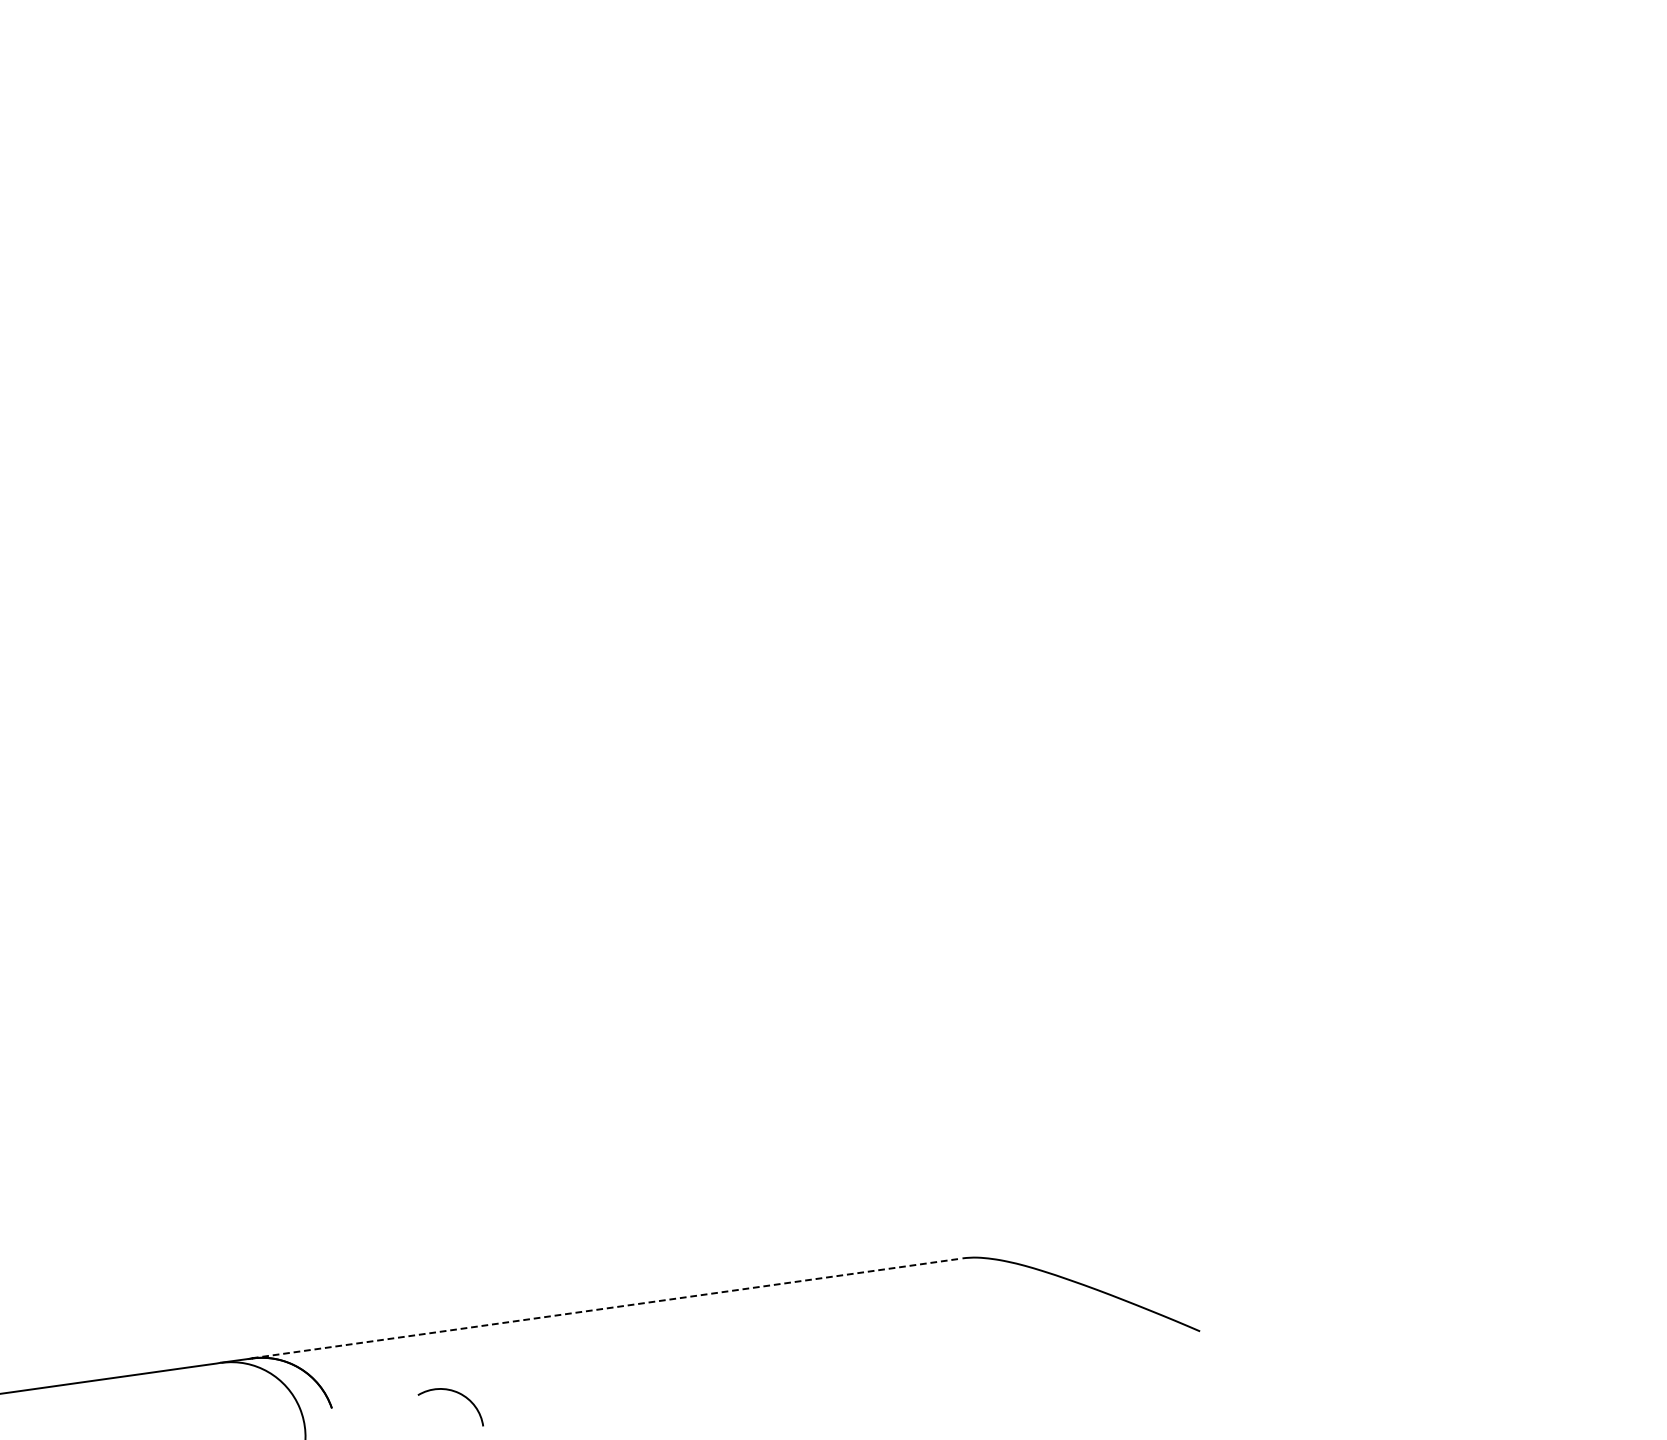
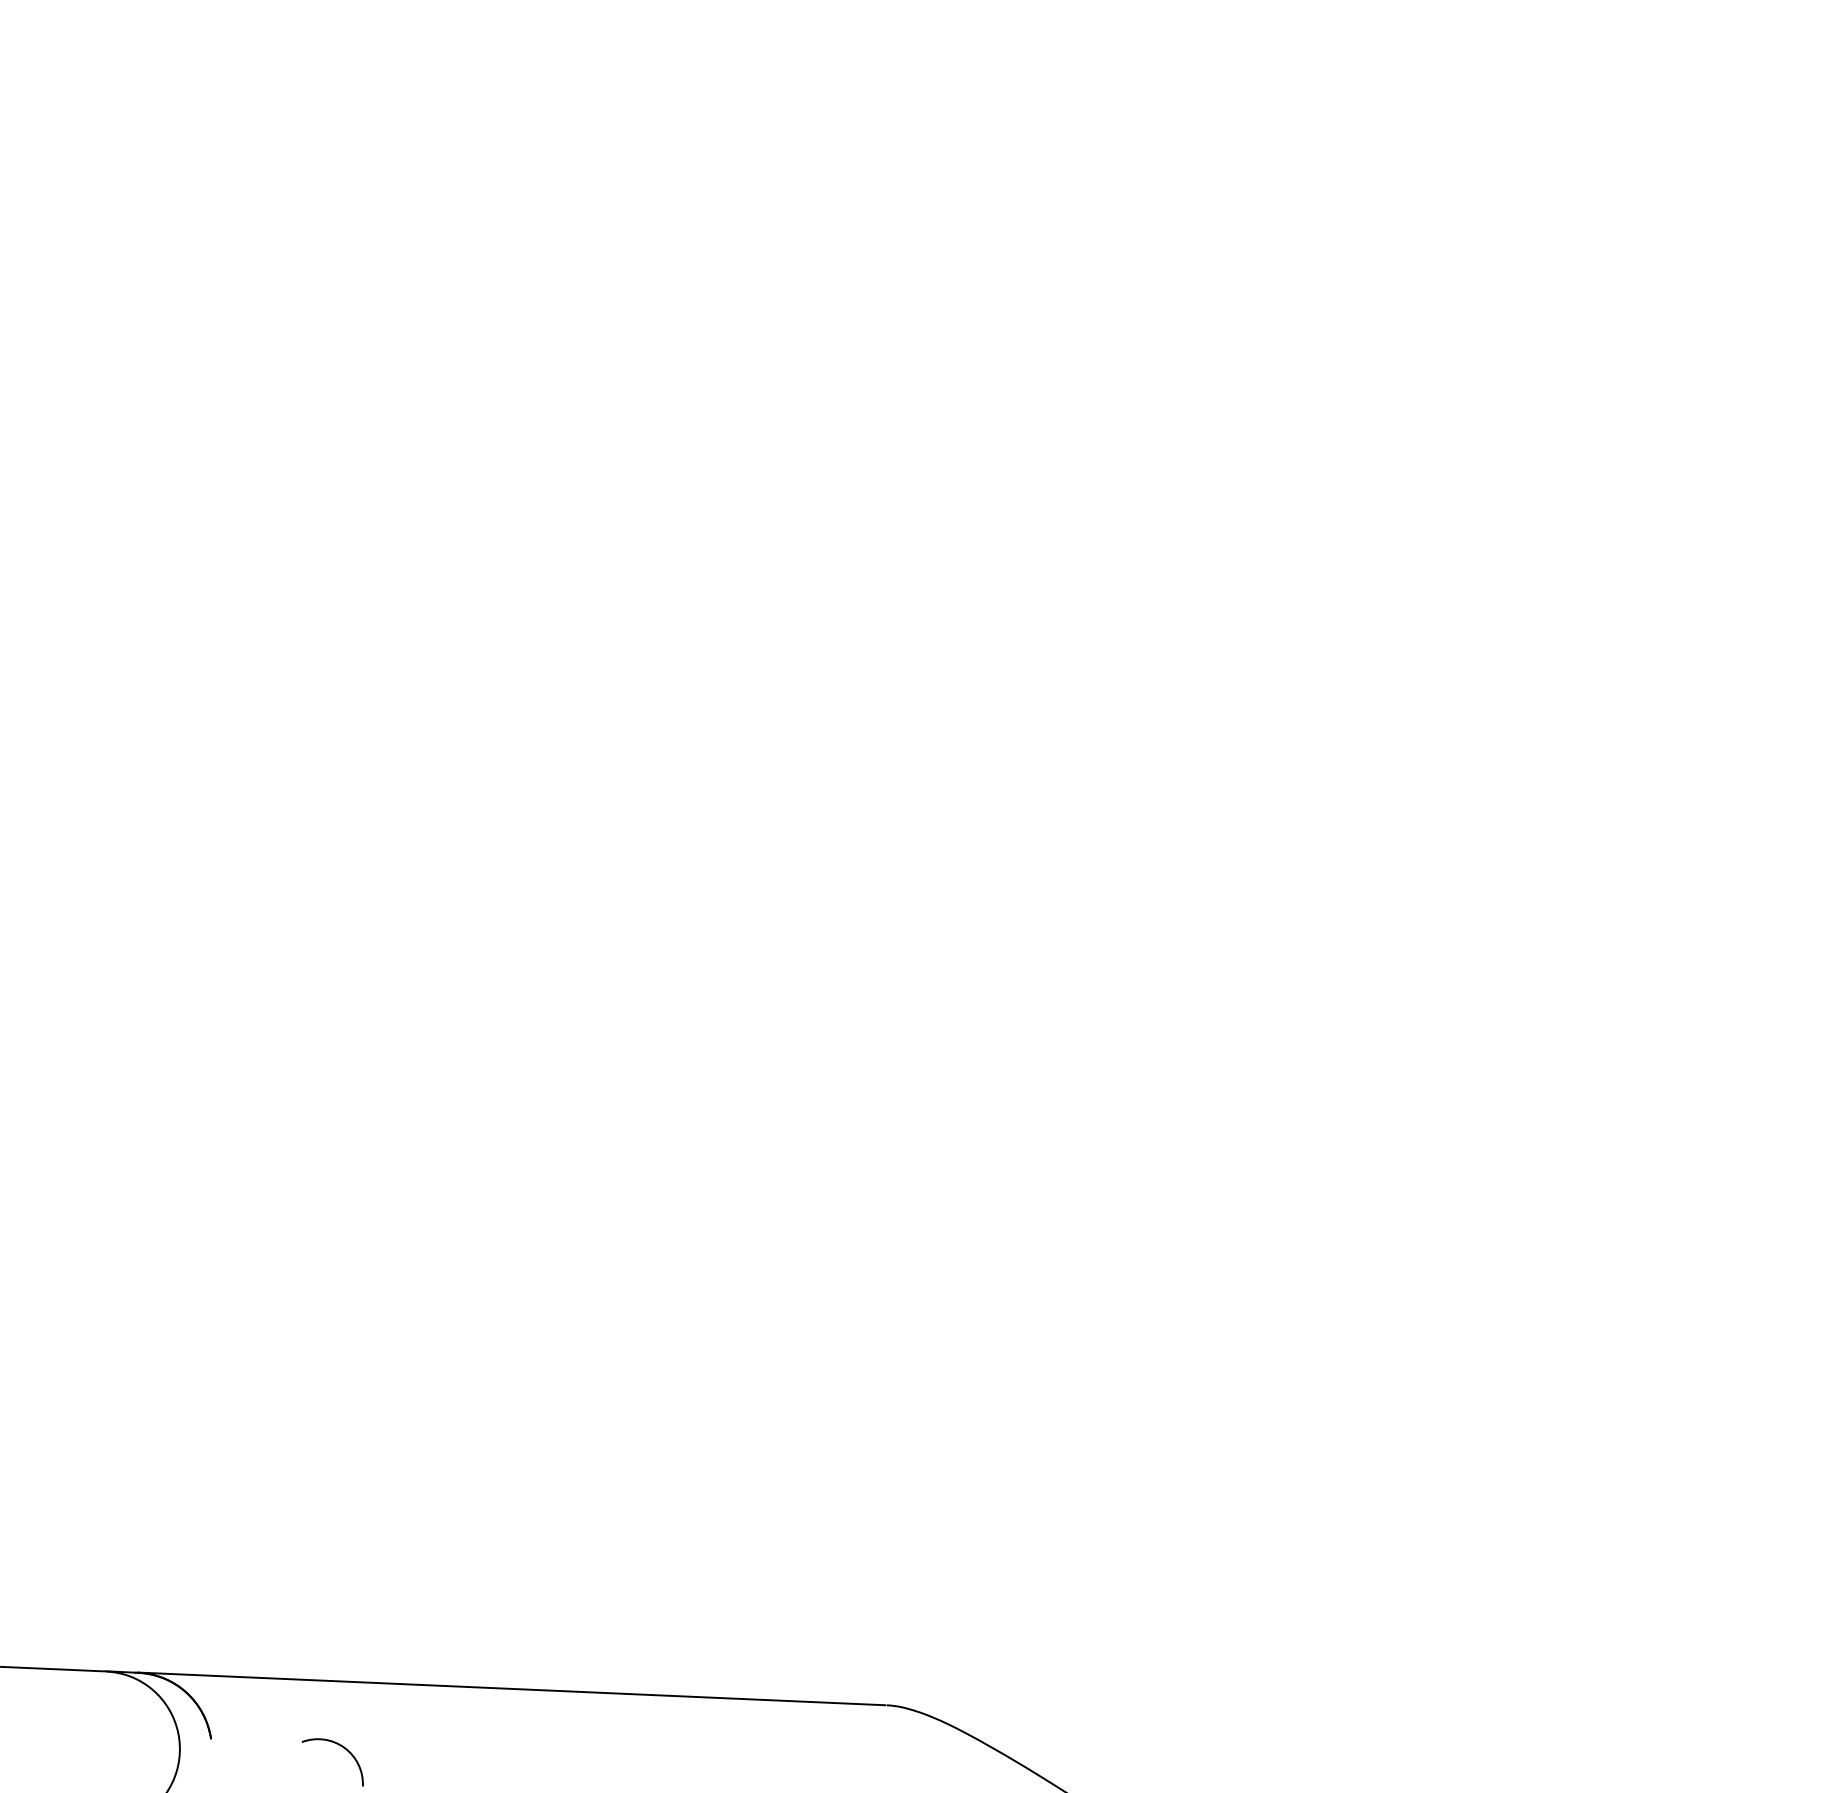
line: (606, 1308) -> (511, 1688), dashed -> solid

